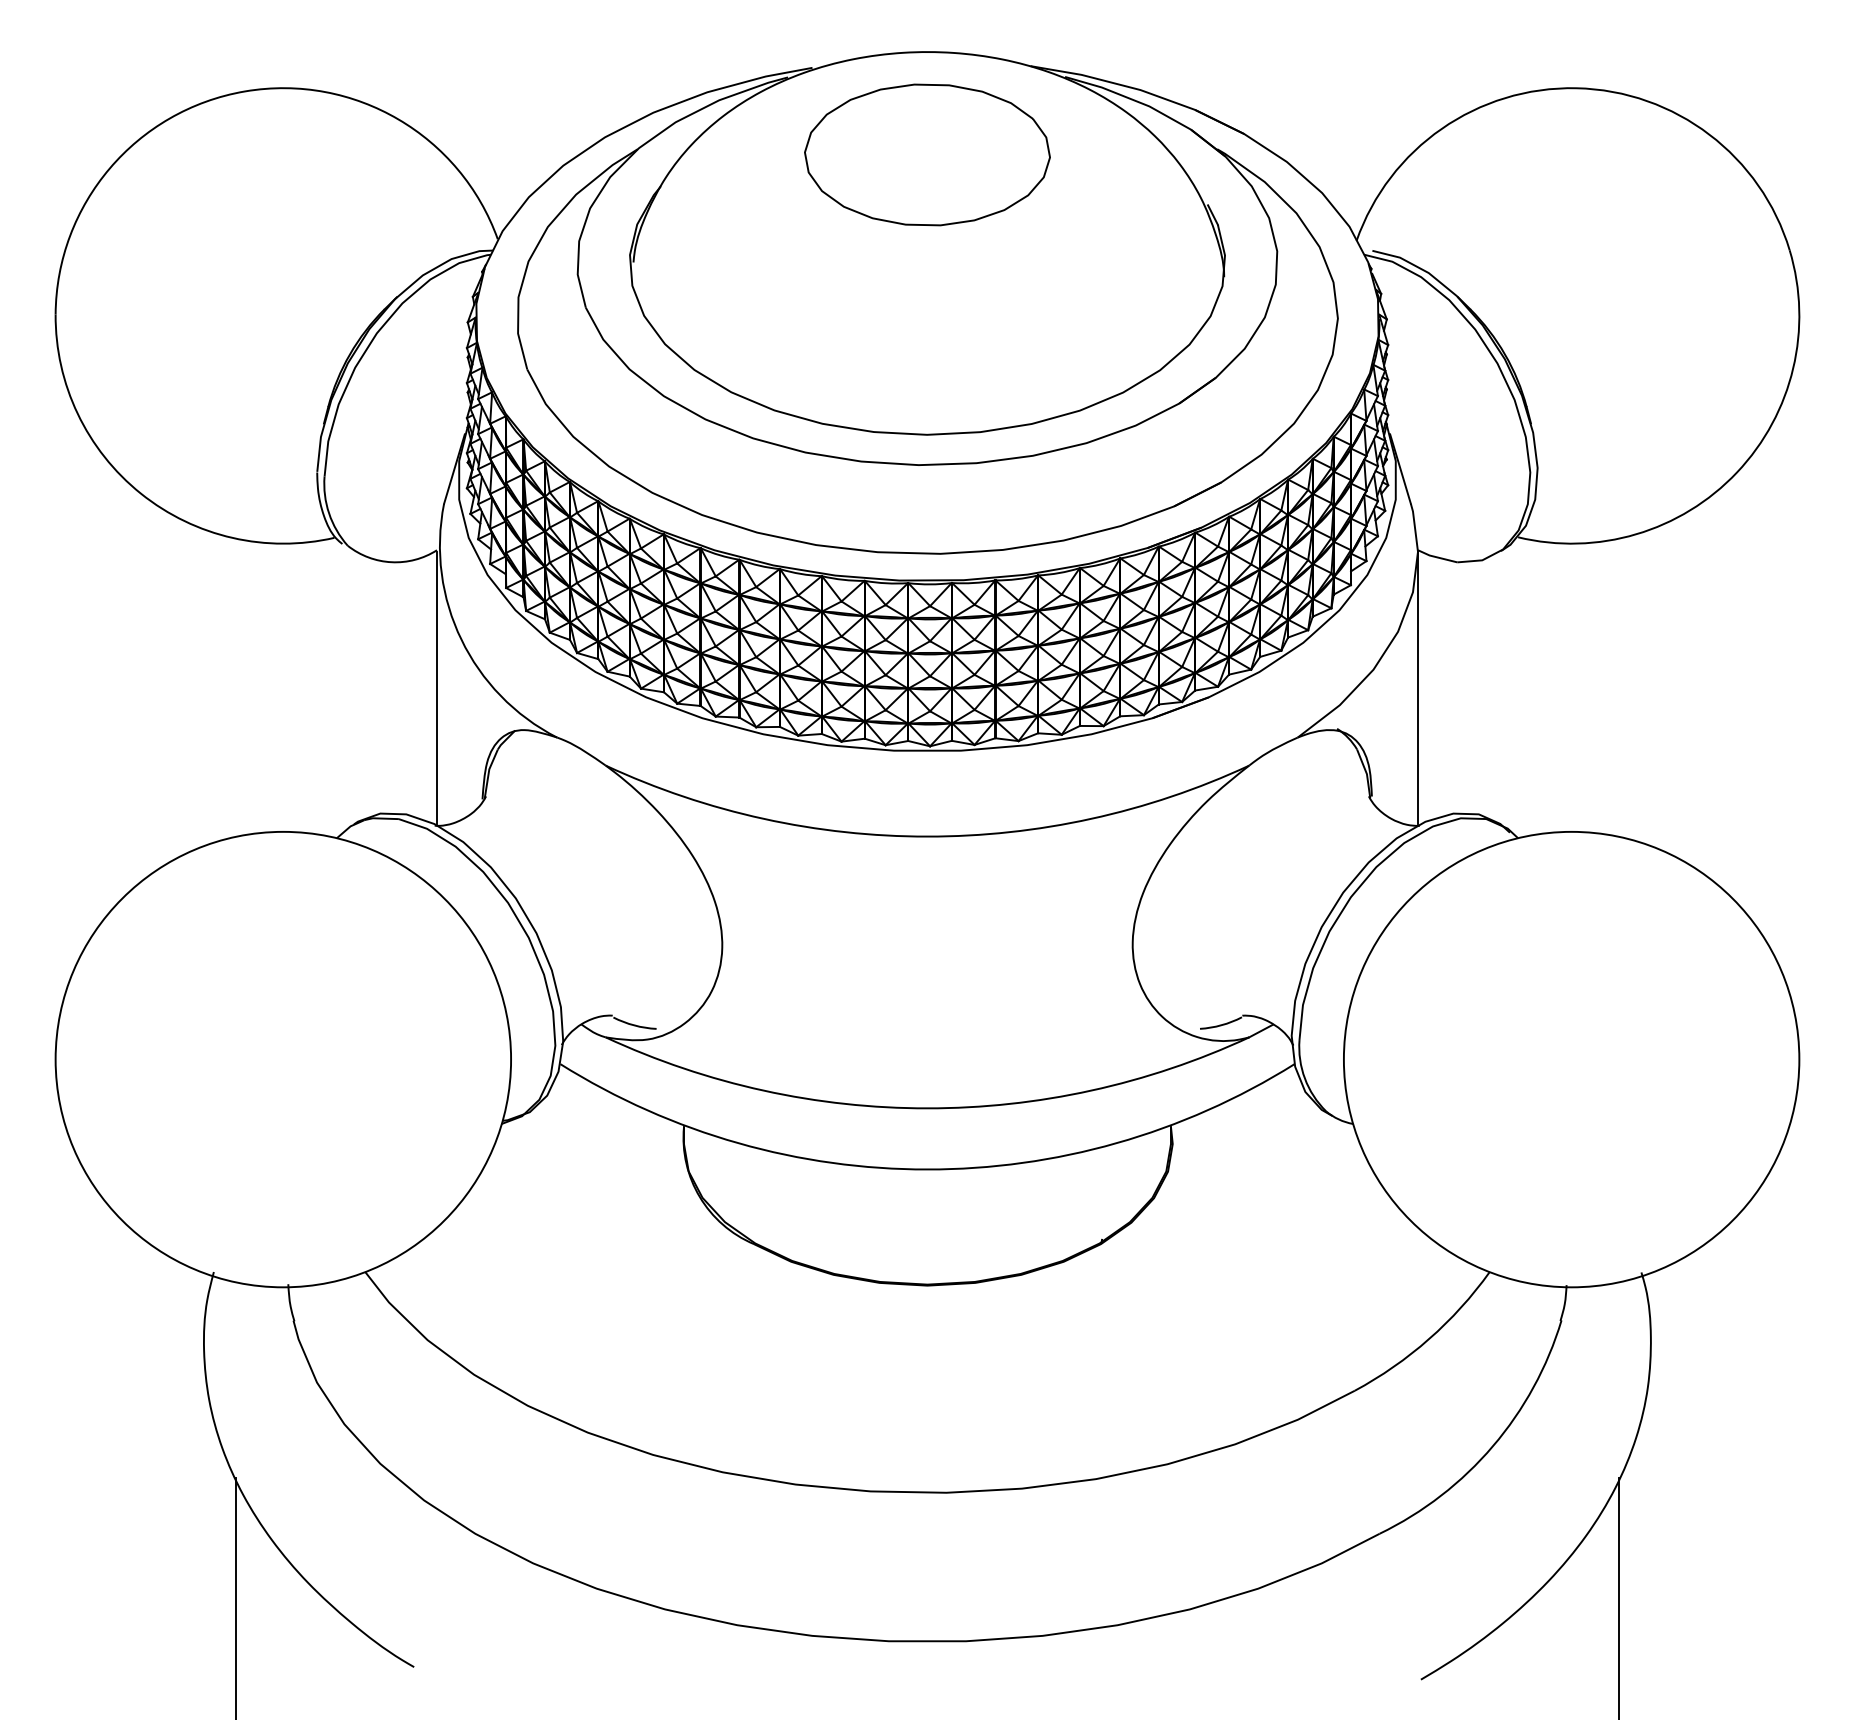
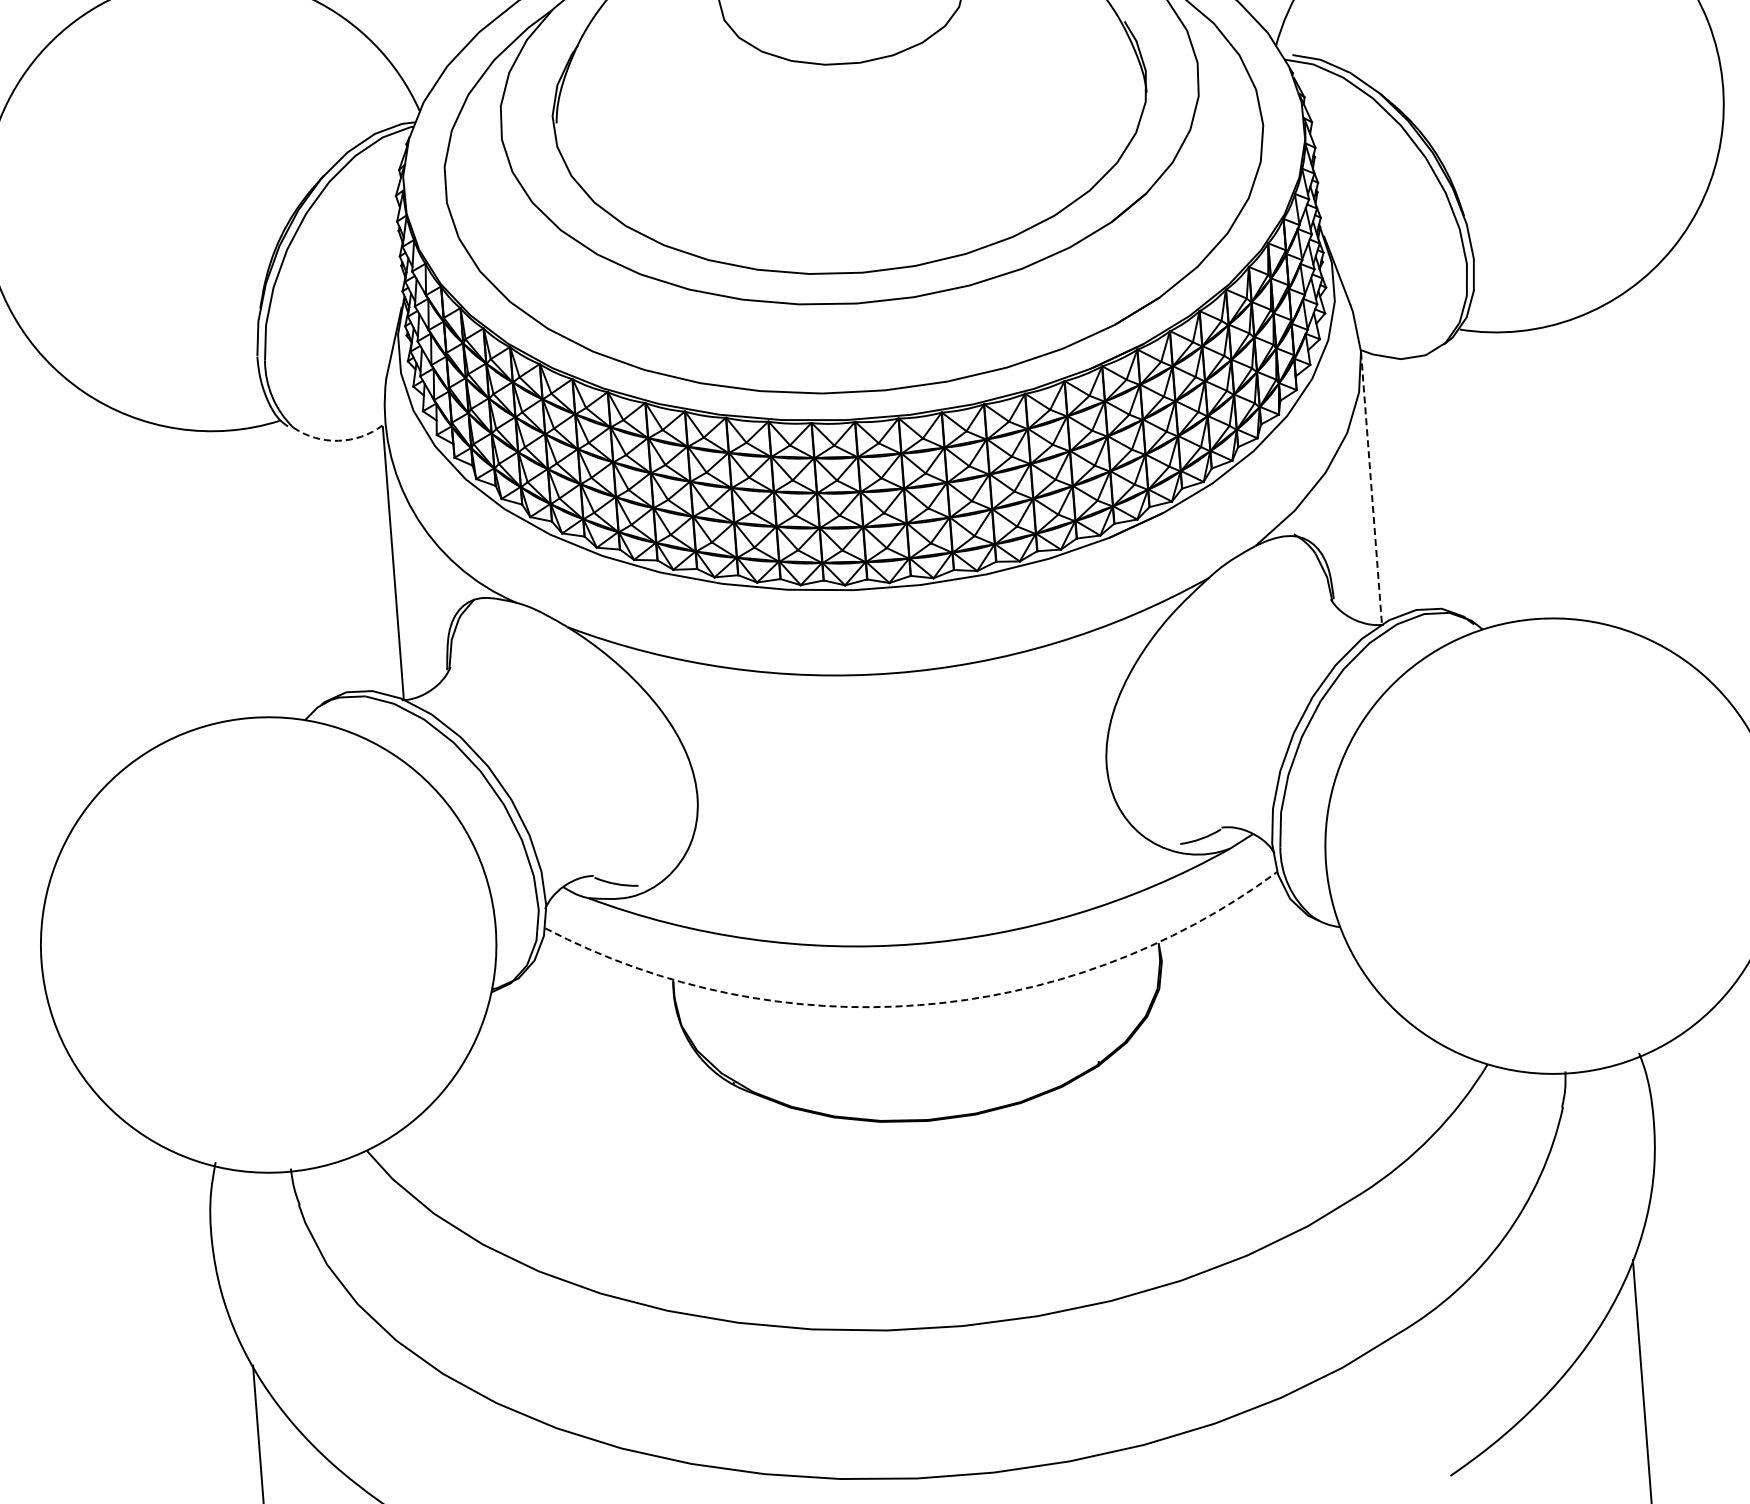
arc: (391, 562) -> (338, 441), solid -> dashed
line: (1417, 687) -> (1370, 487), solid -> dashed
arc: (927, 1169) -> (919, 1005), solid -> dashed

